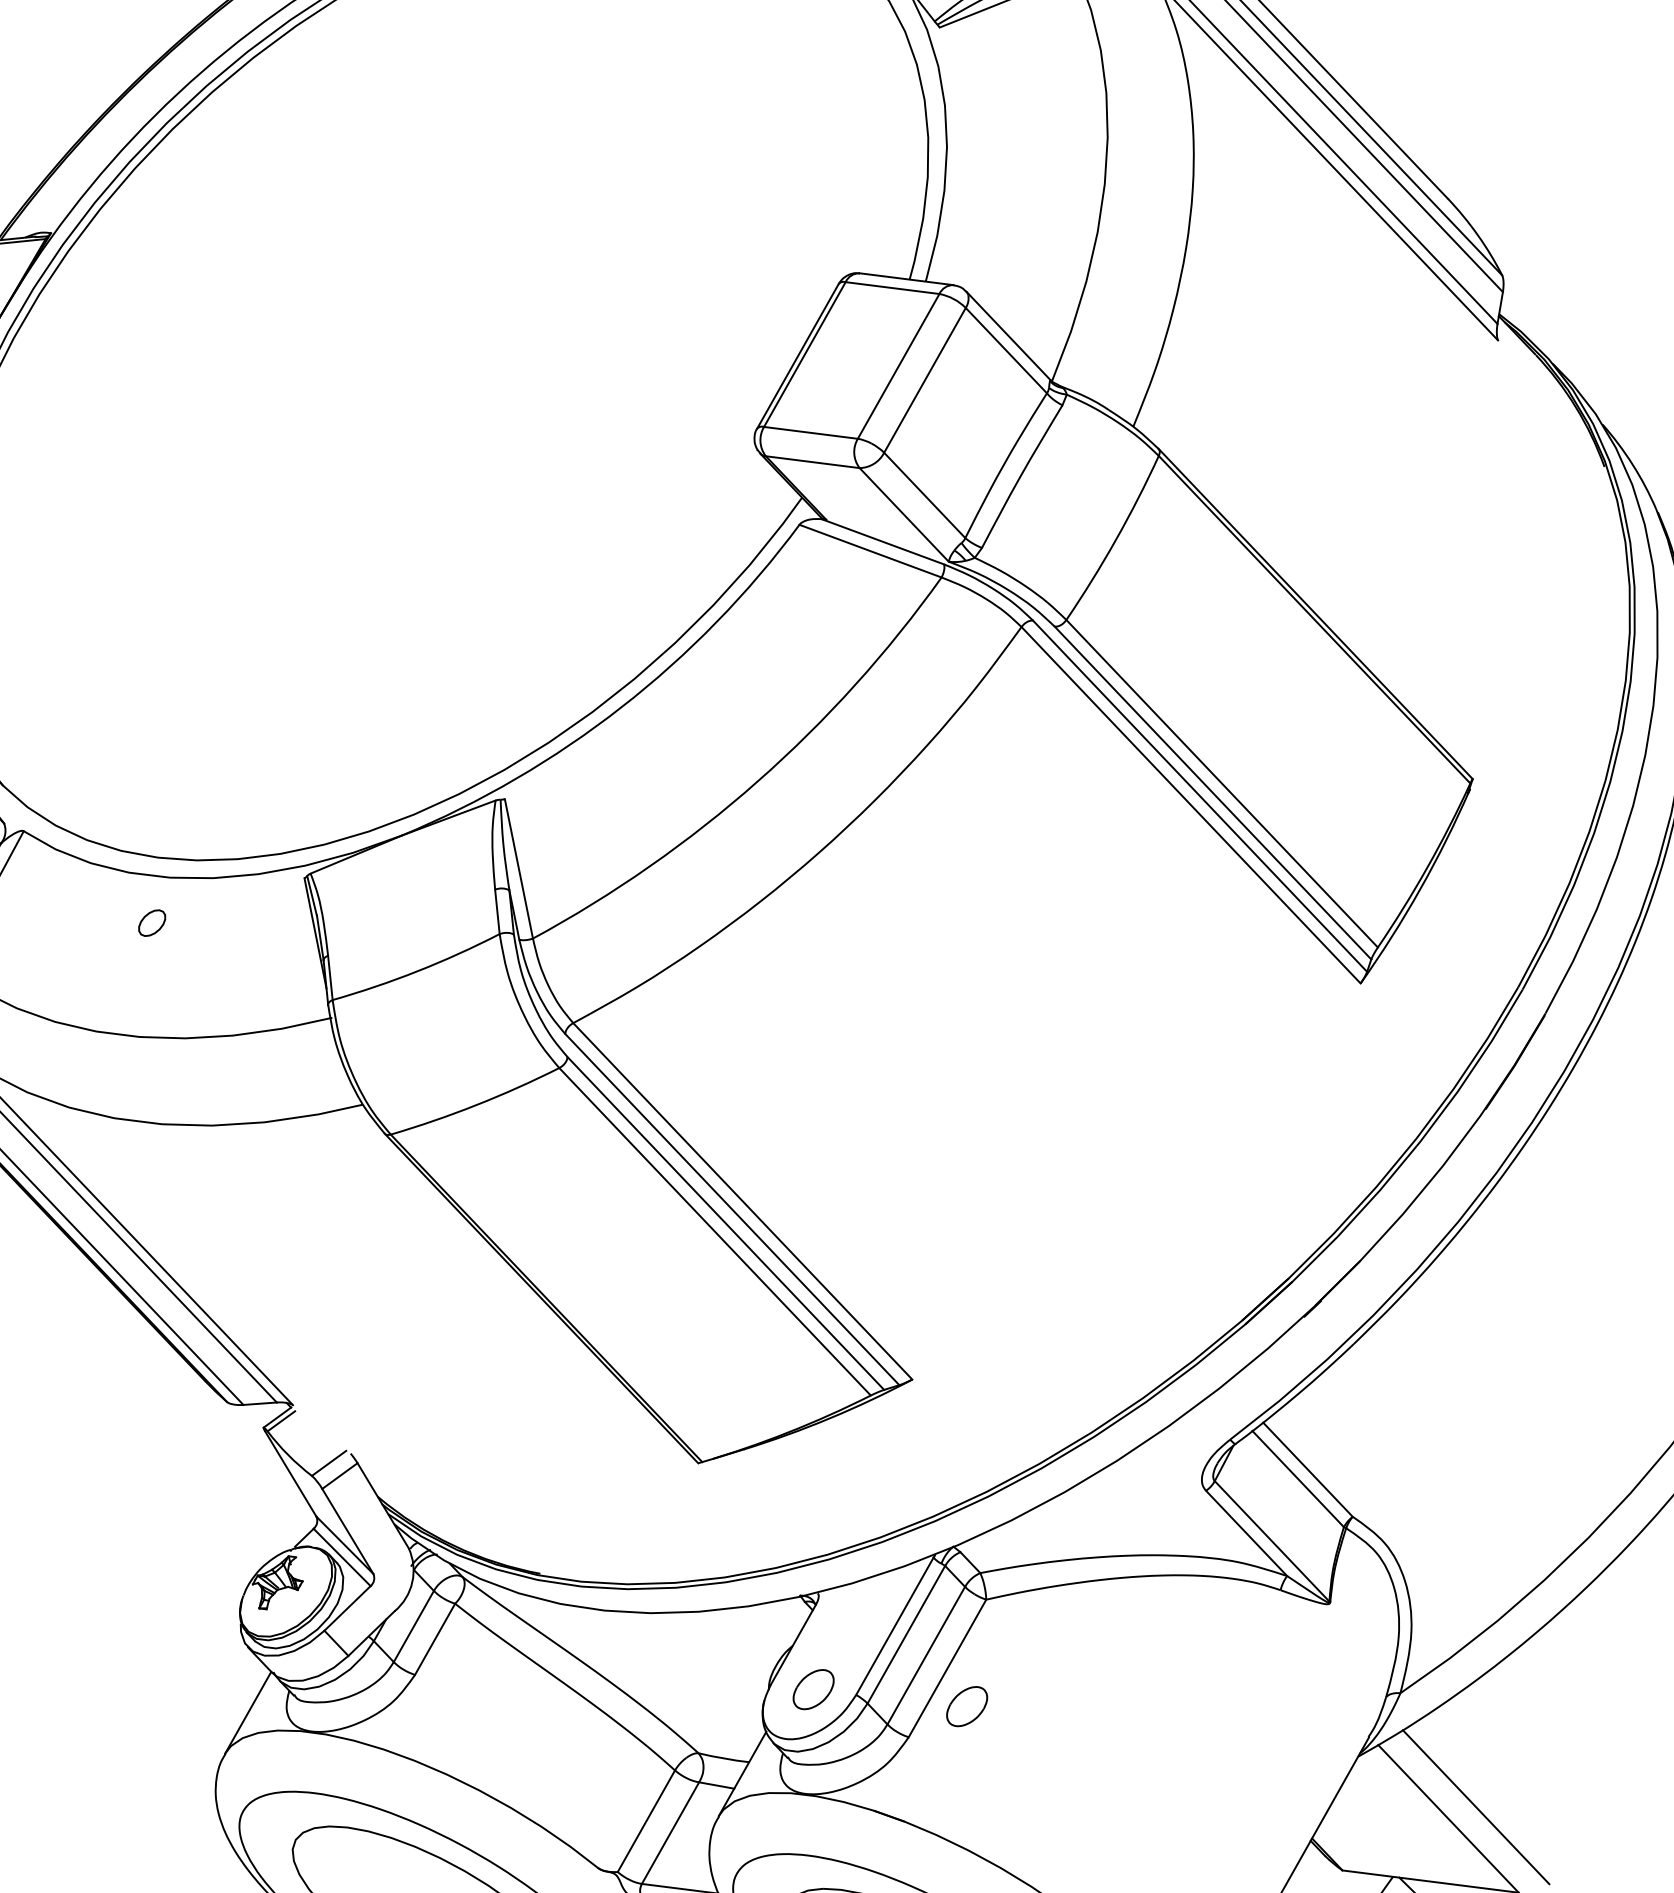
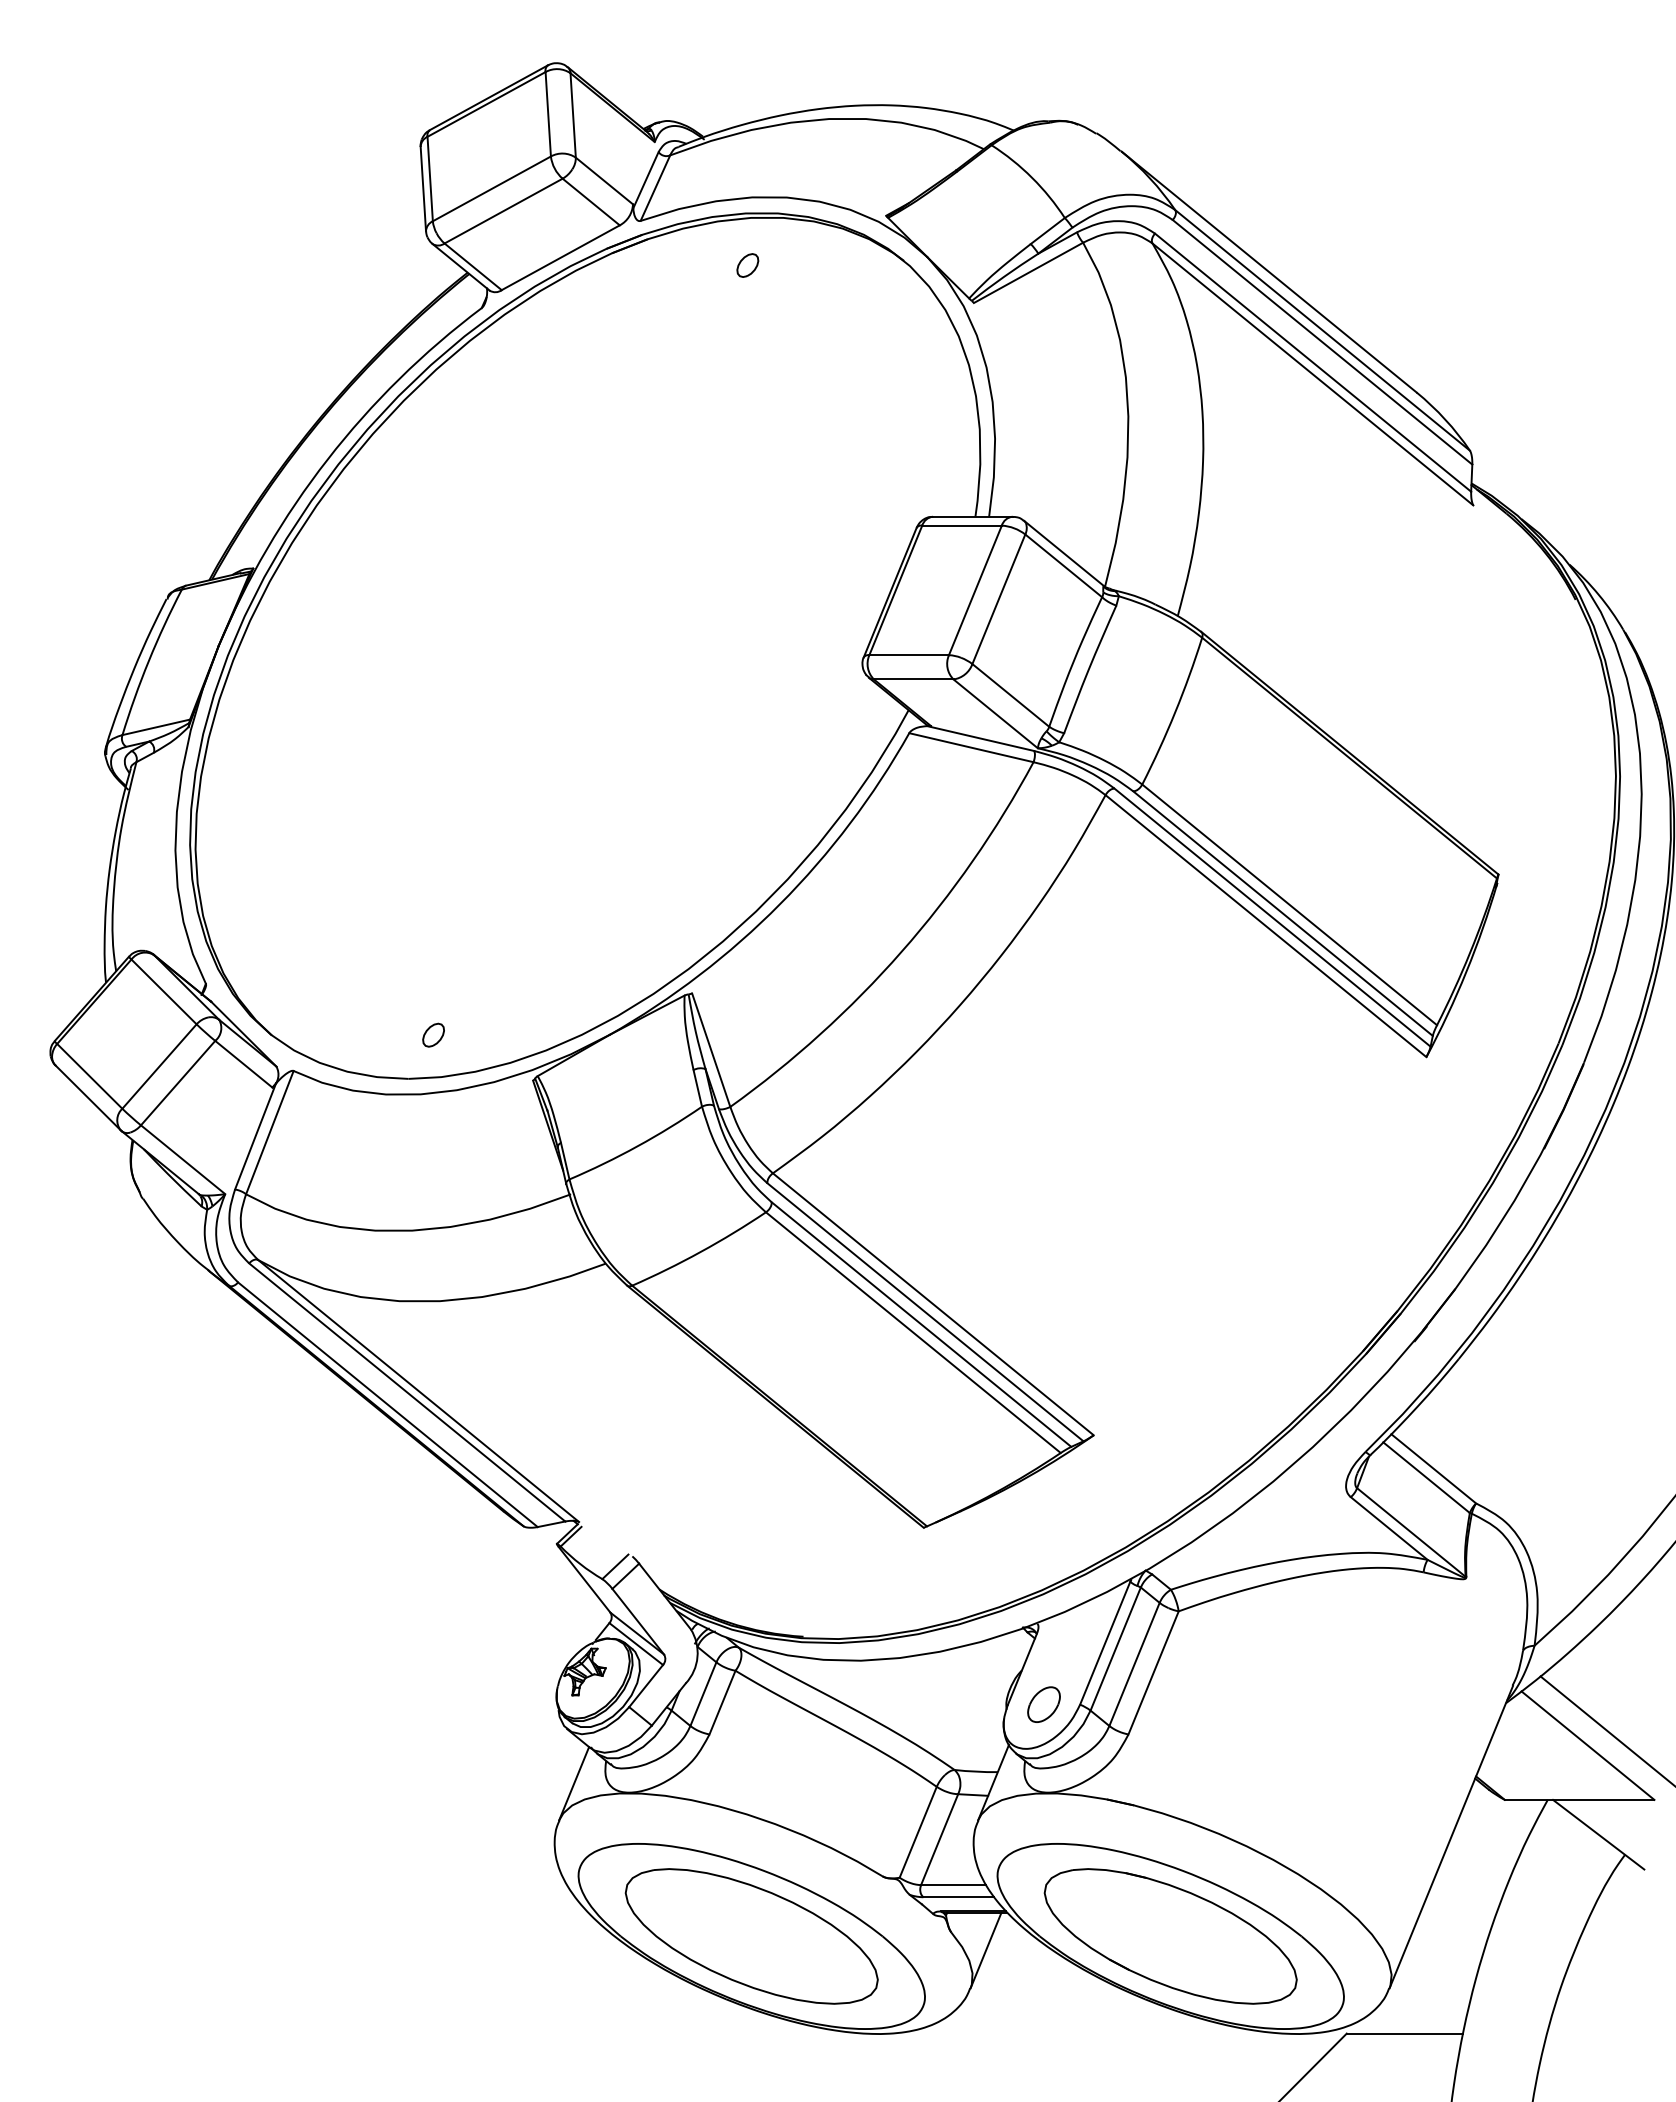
part: (152, 922) -> (433, 1034), moved
part: (966, 1706) -> (1173, 1702), removed

